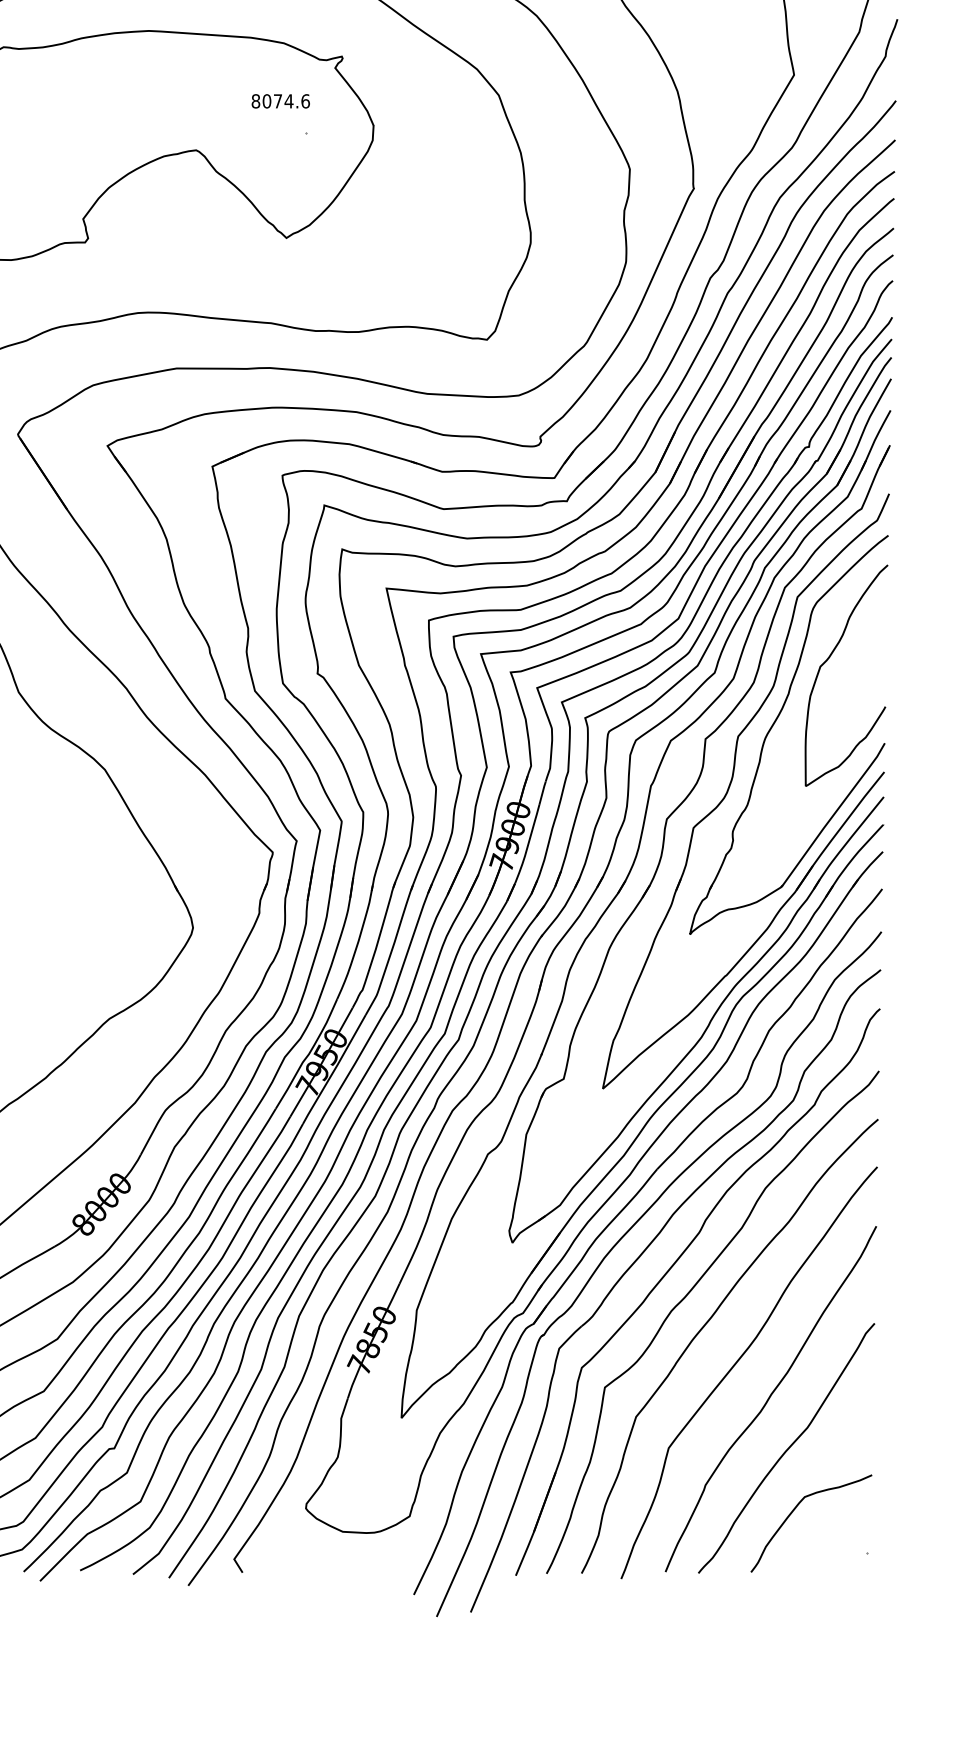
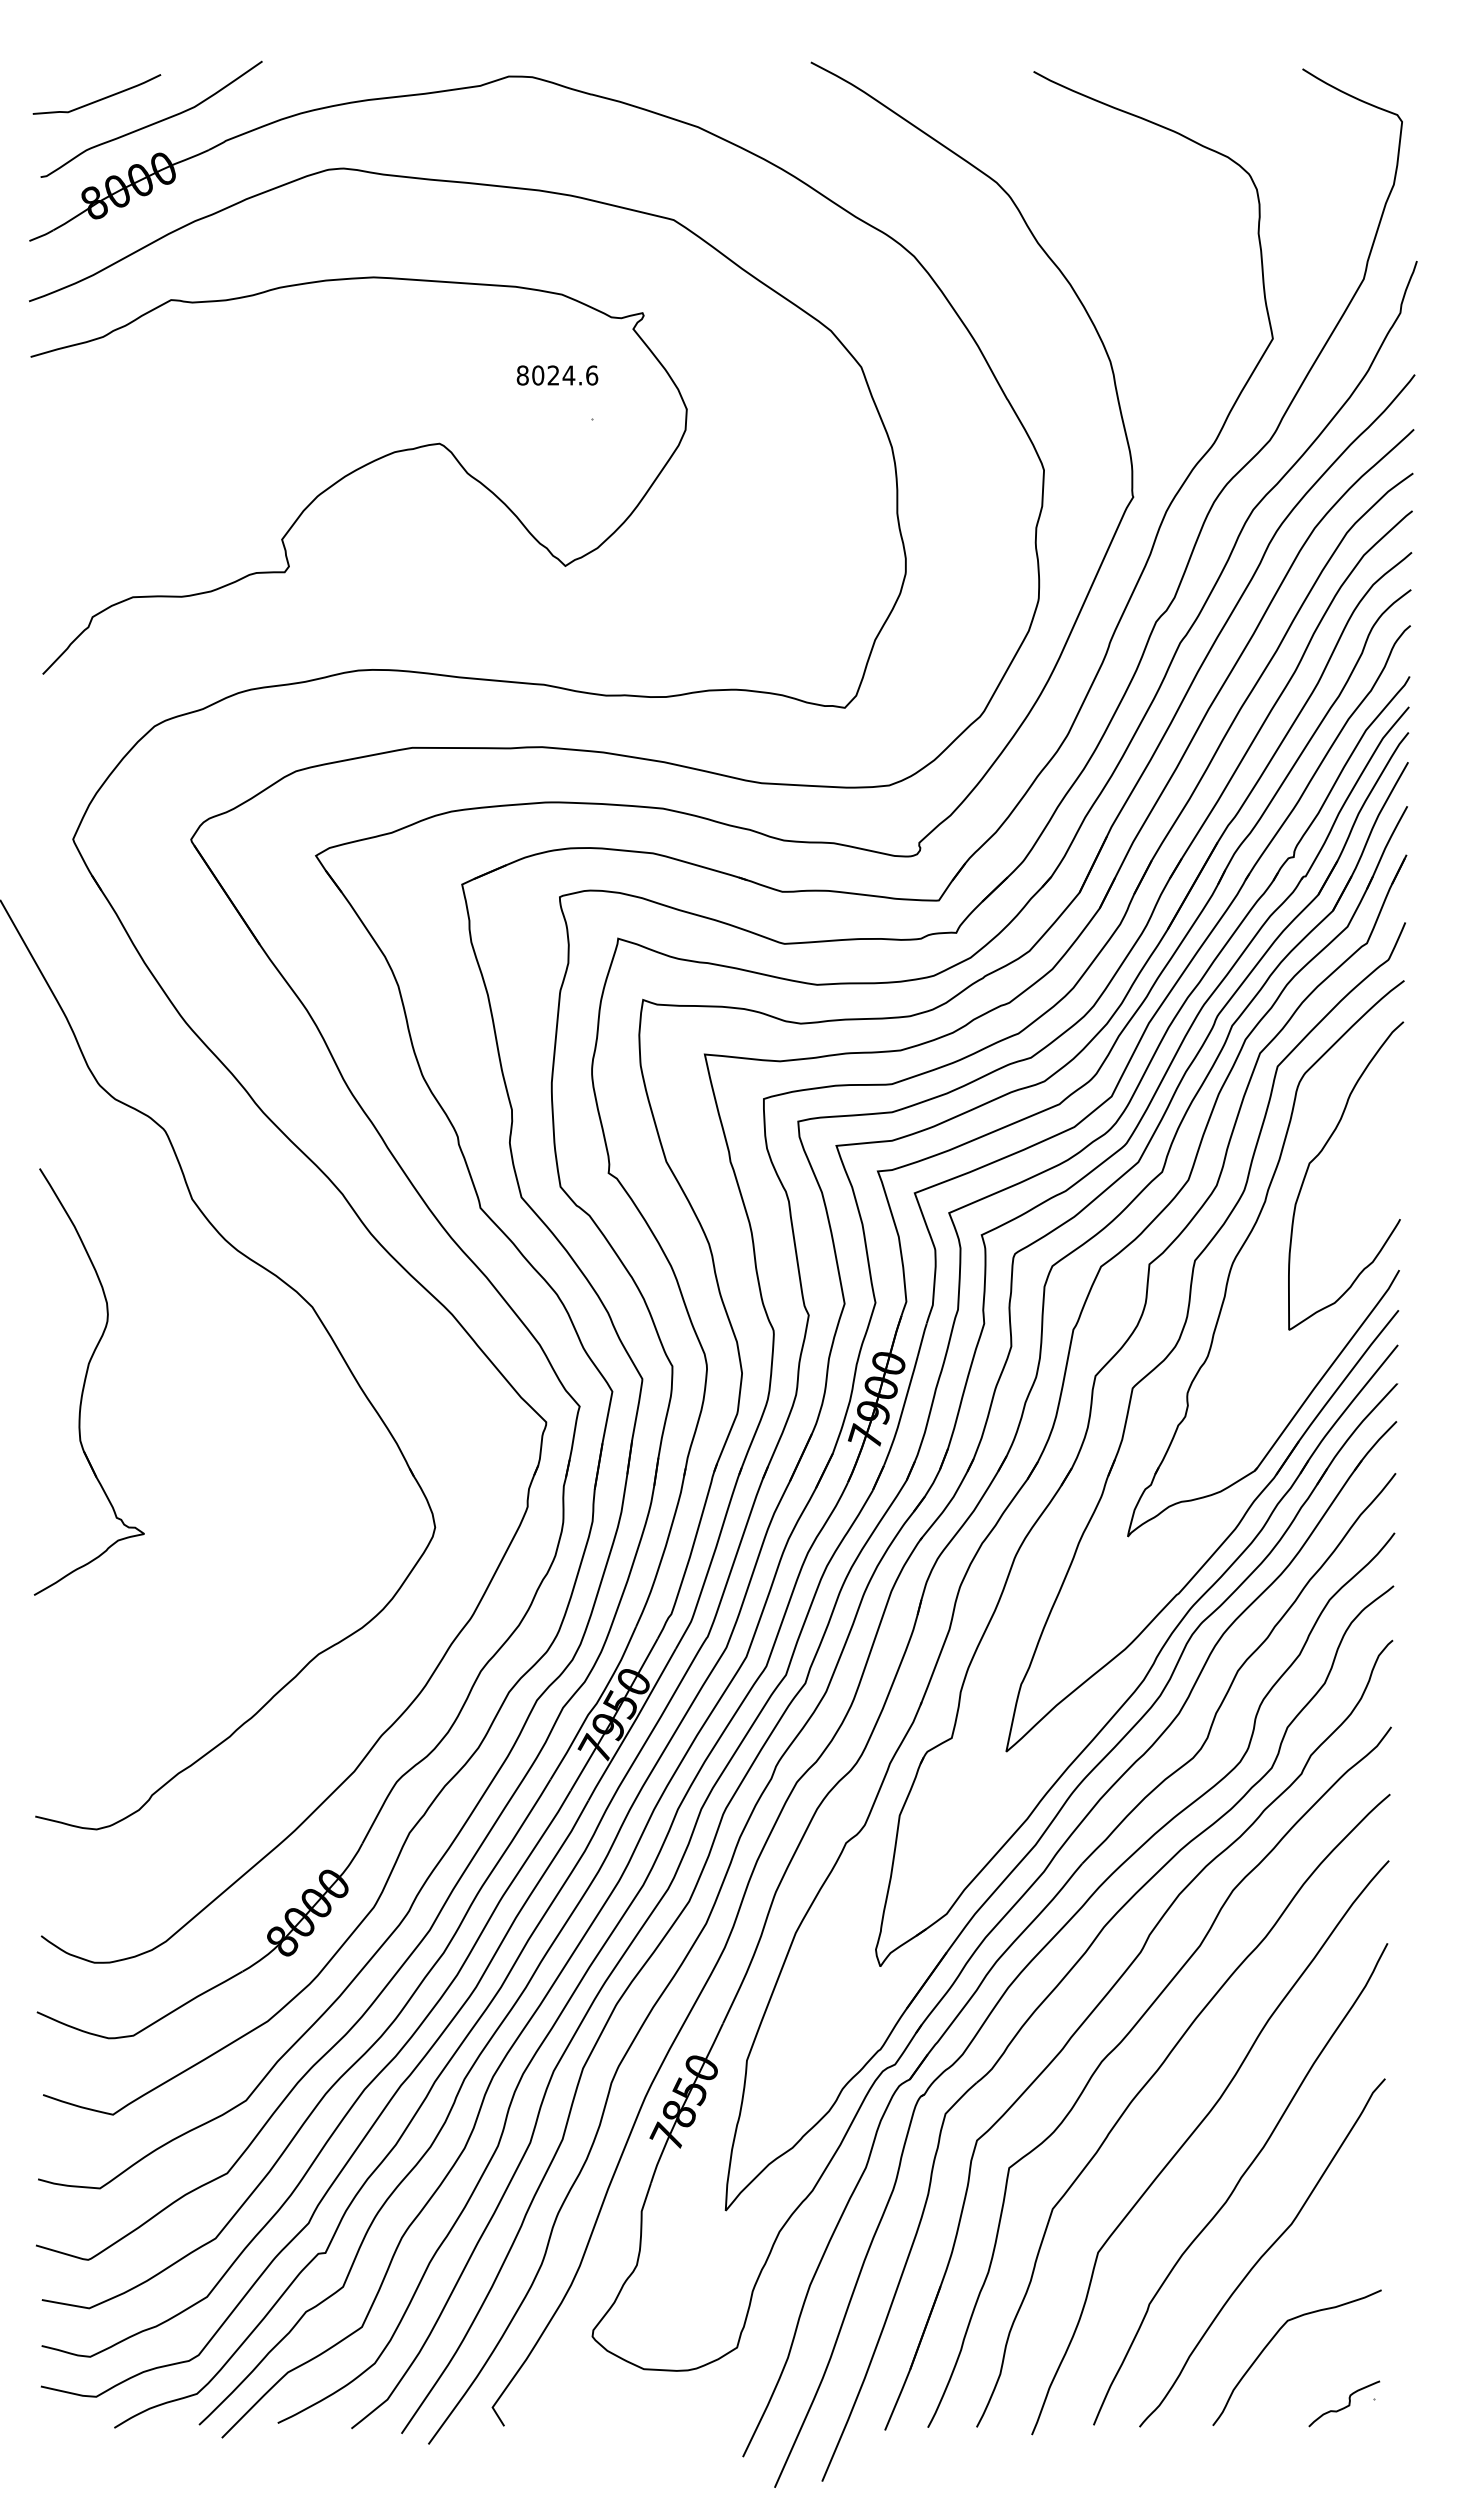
text: (277, 101) -> (553, 375), 8074.6 -> 8024.6
curve: (846, 1557) -> (1346, 2405), added

